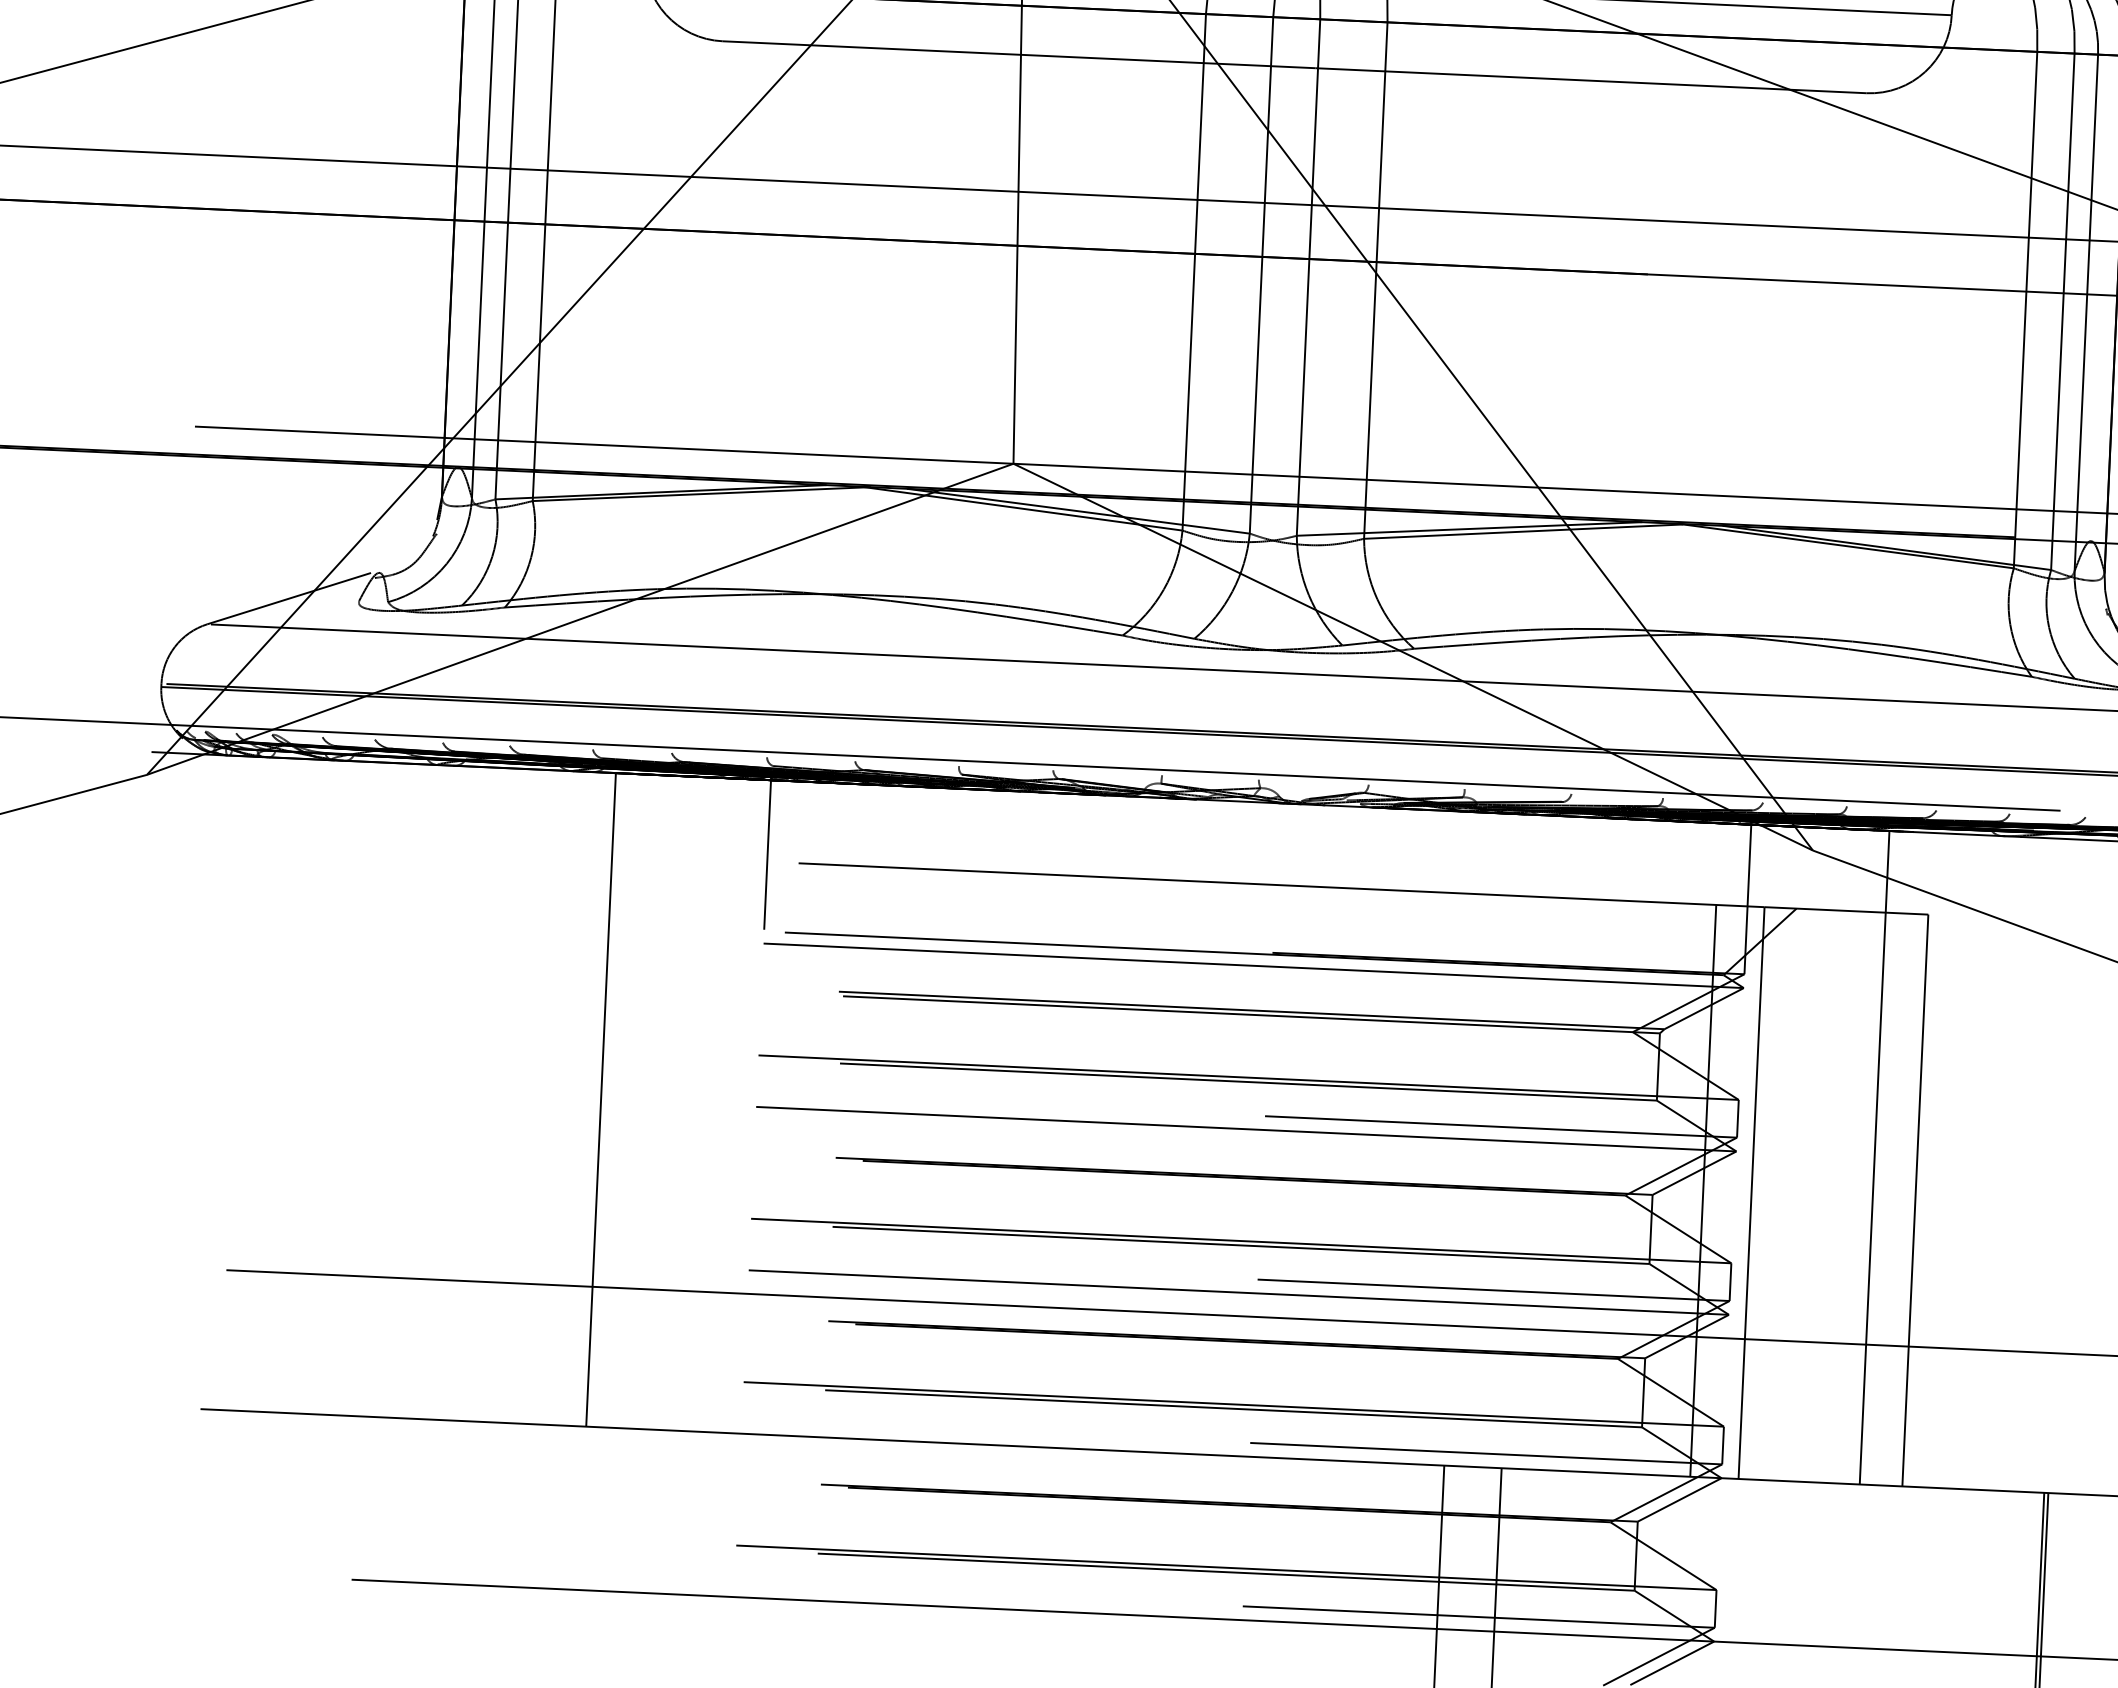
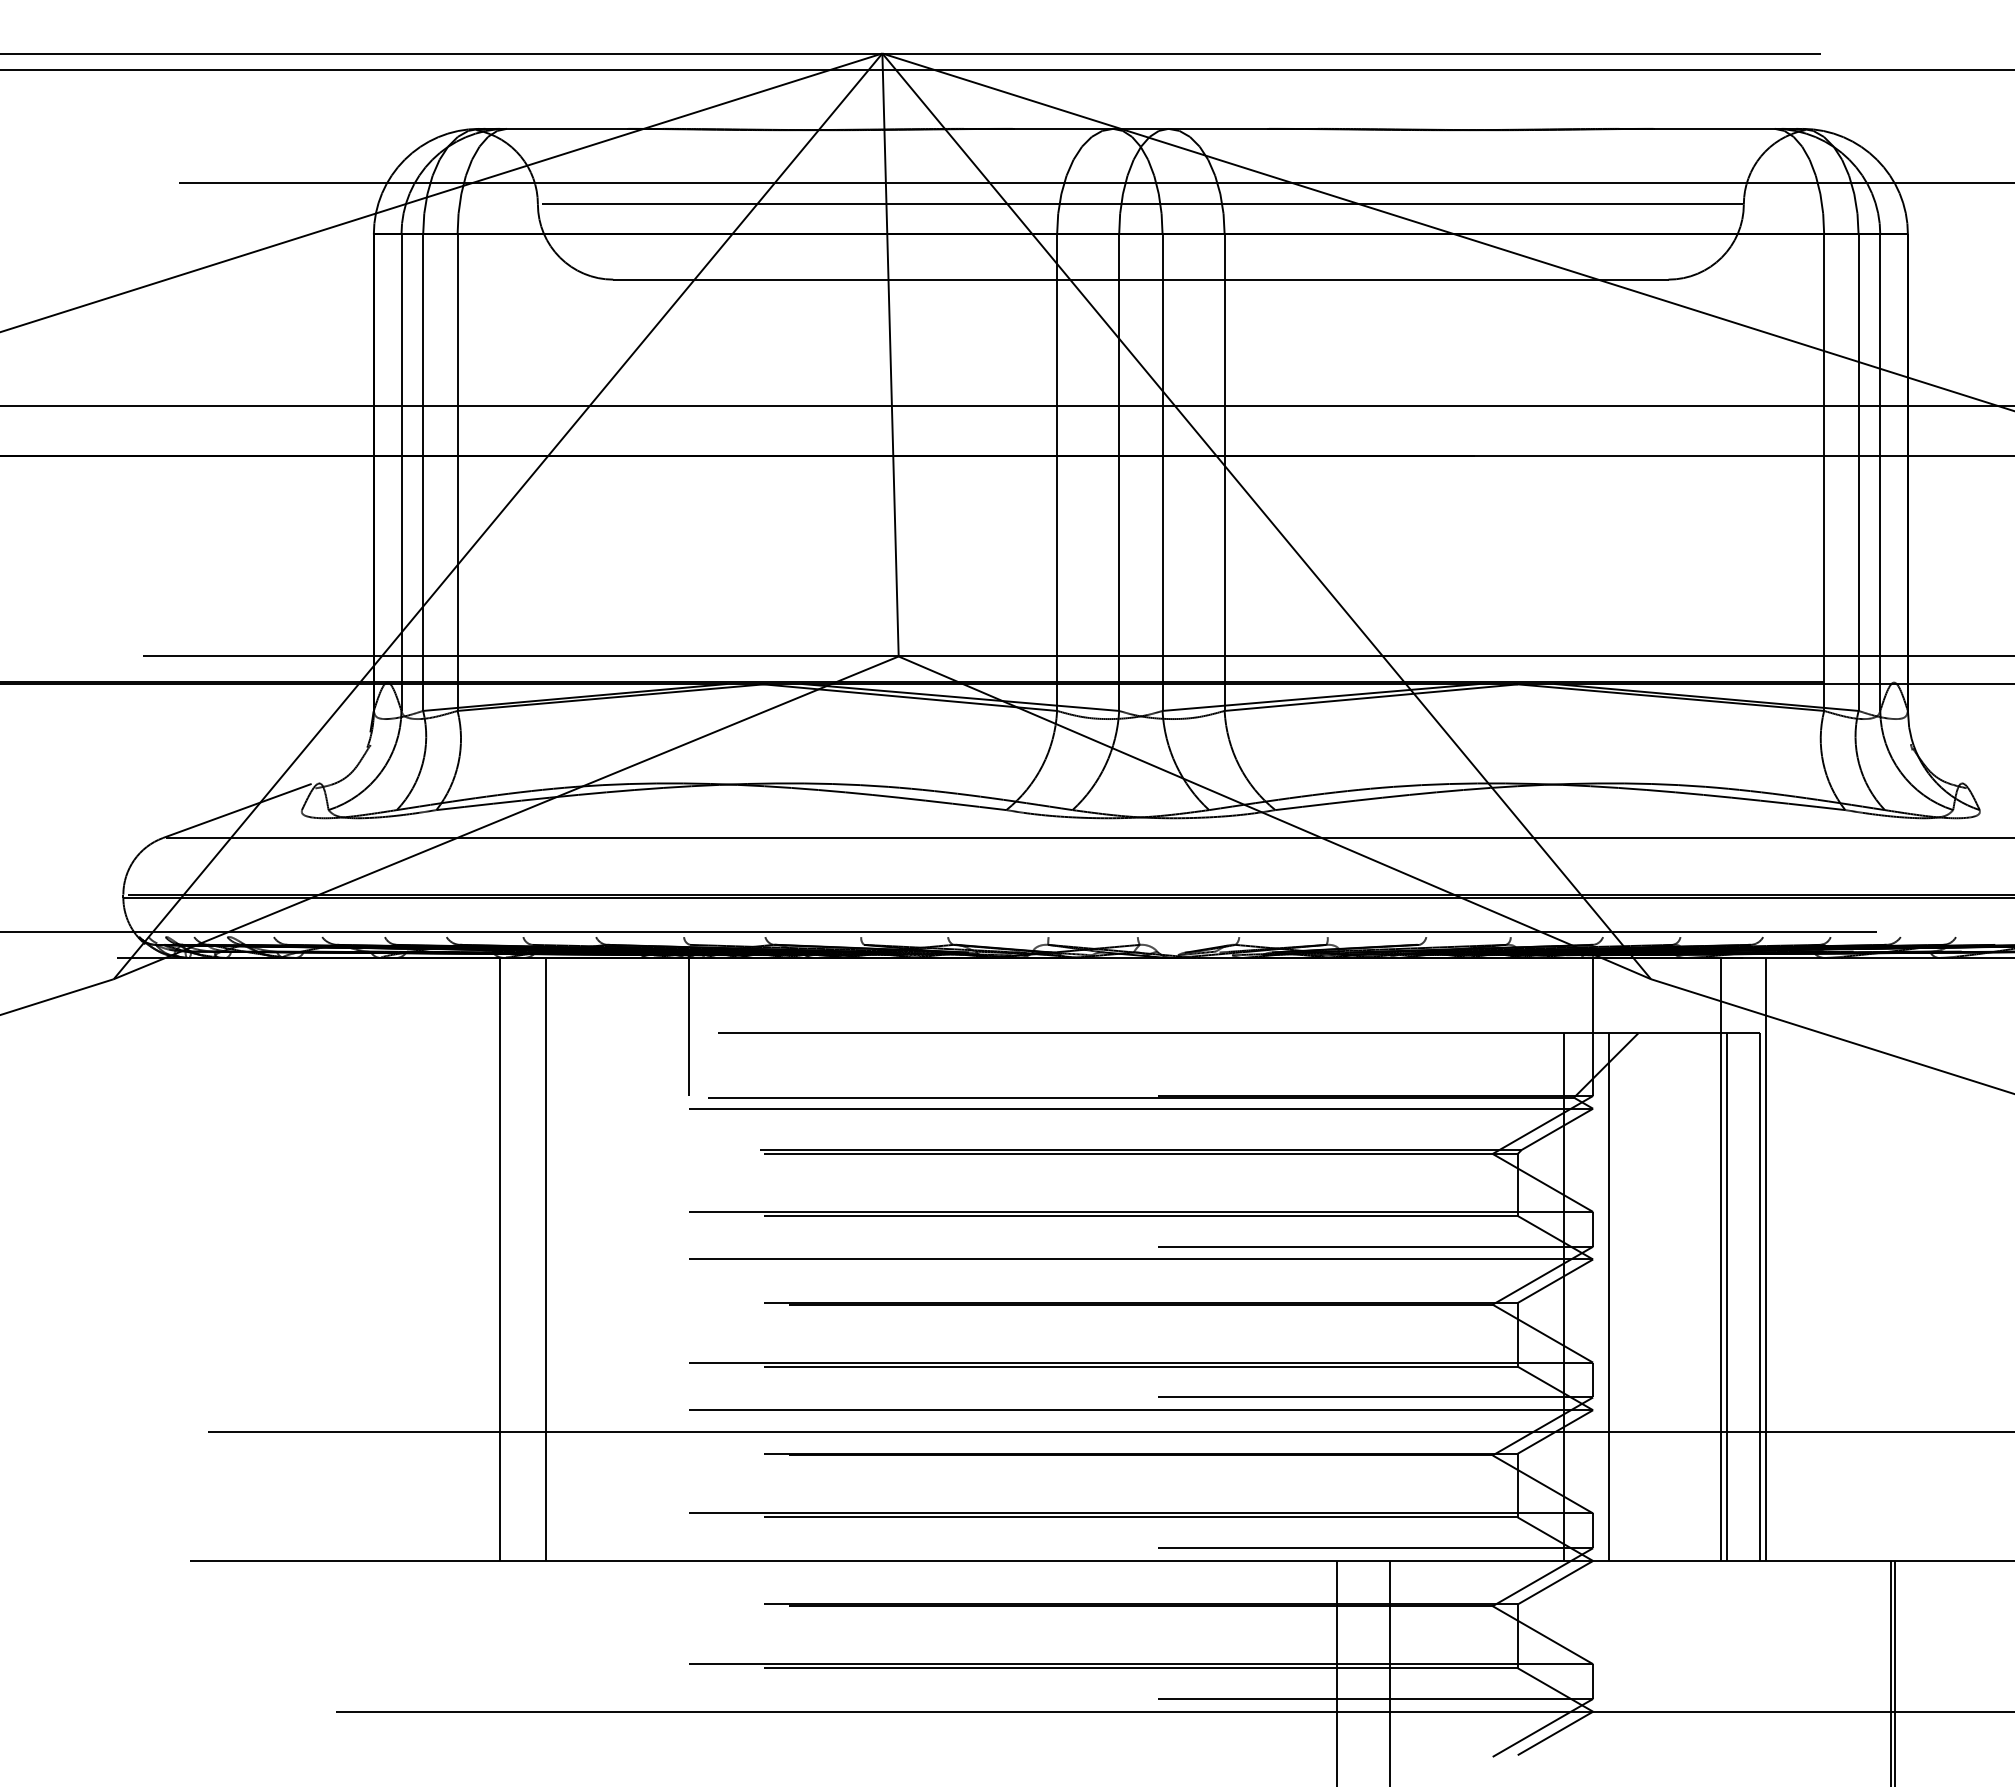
line: (552, 1096) -> (500, 1258), added
line: (1923, 1158) -> (1765, 1258), added
line: (1879, 1198) -> (1726, 1296), added

